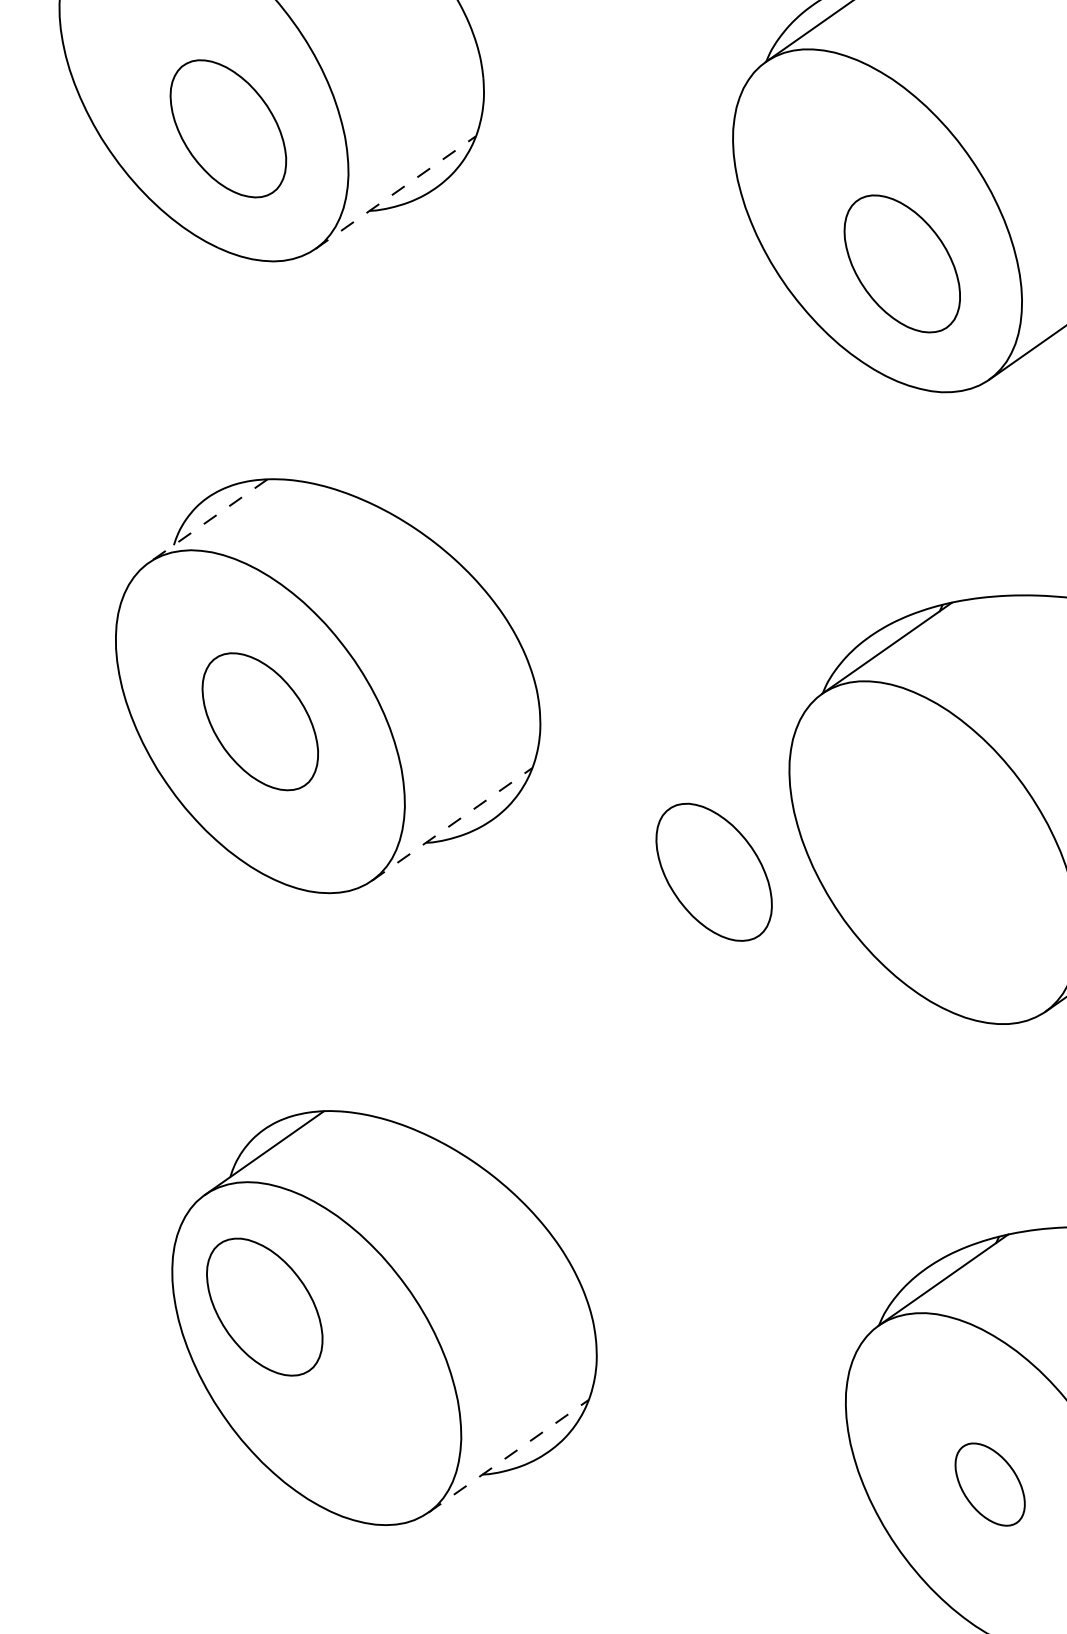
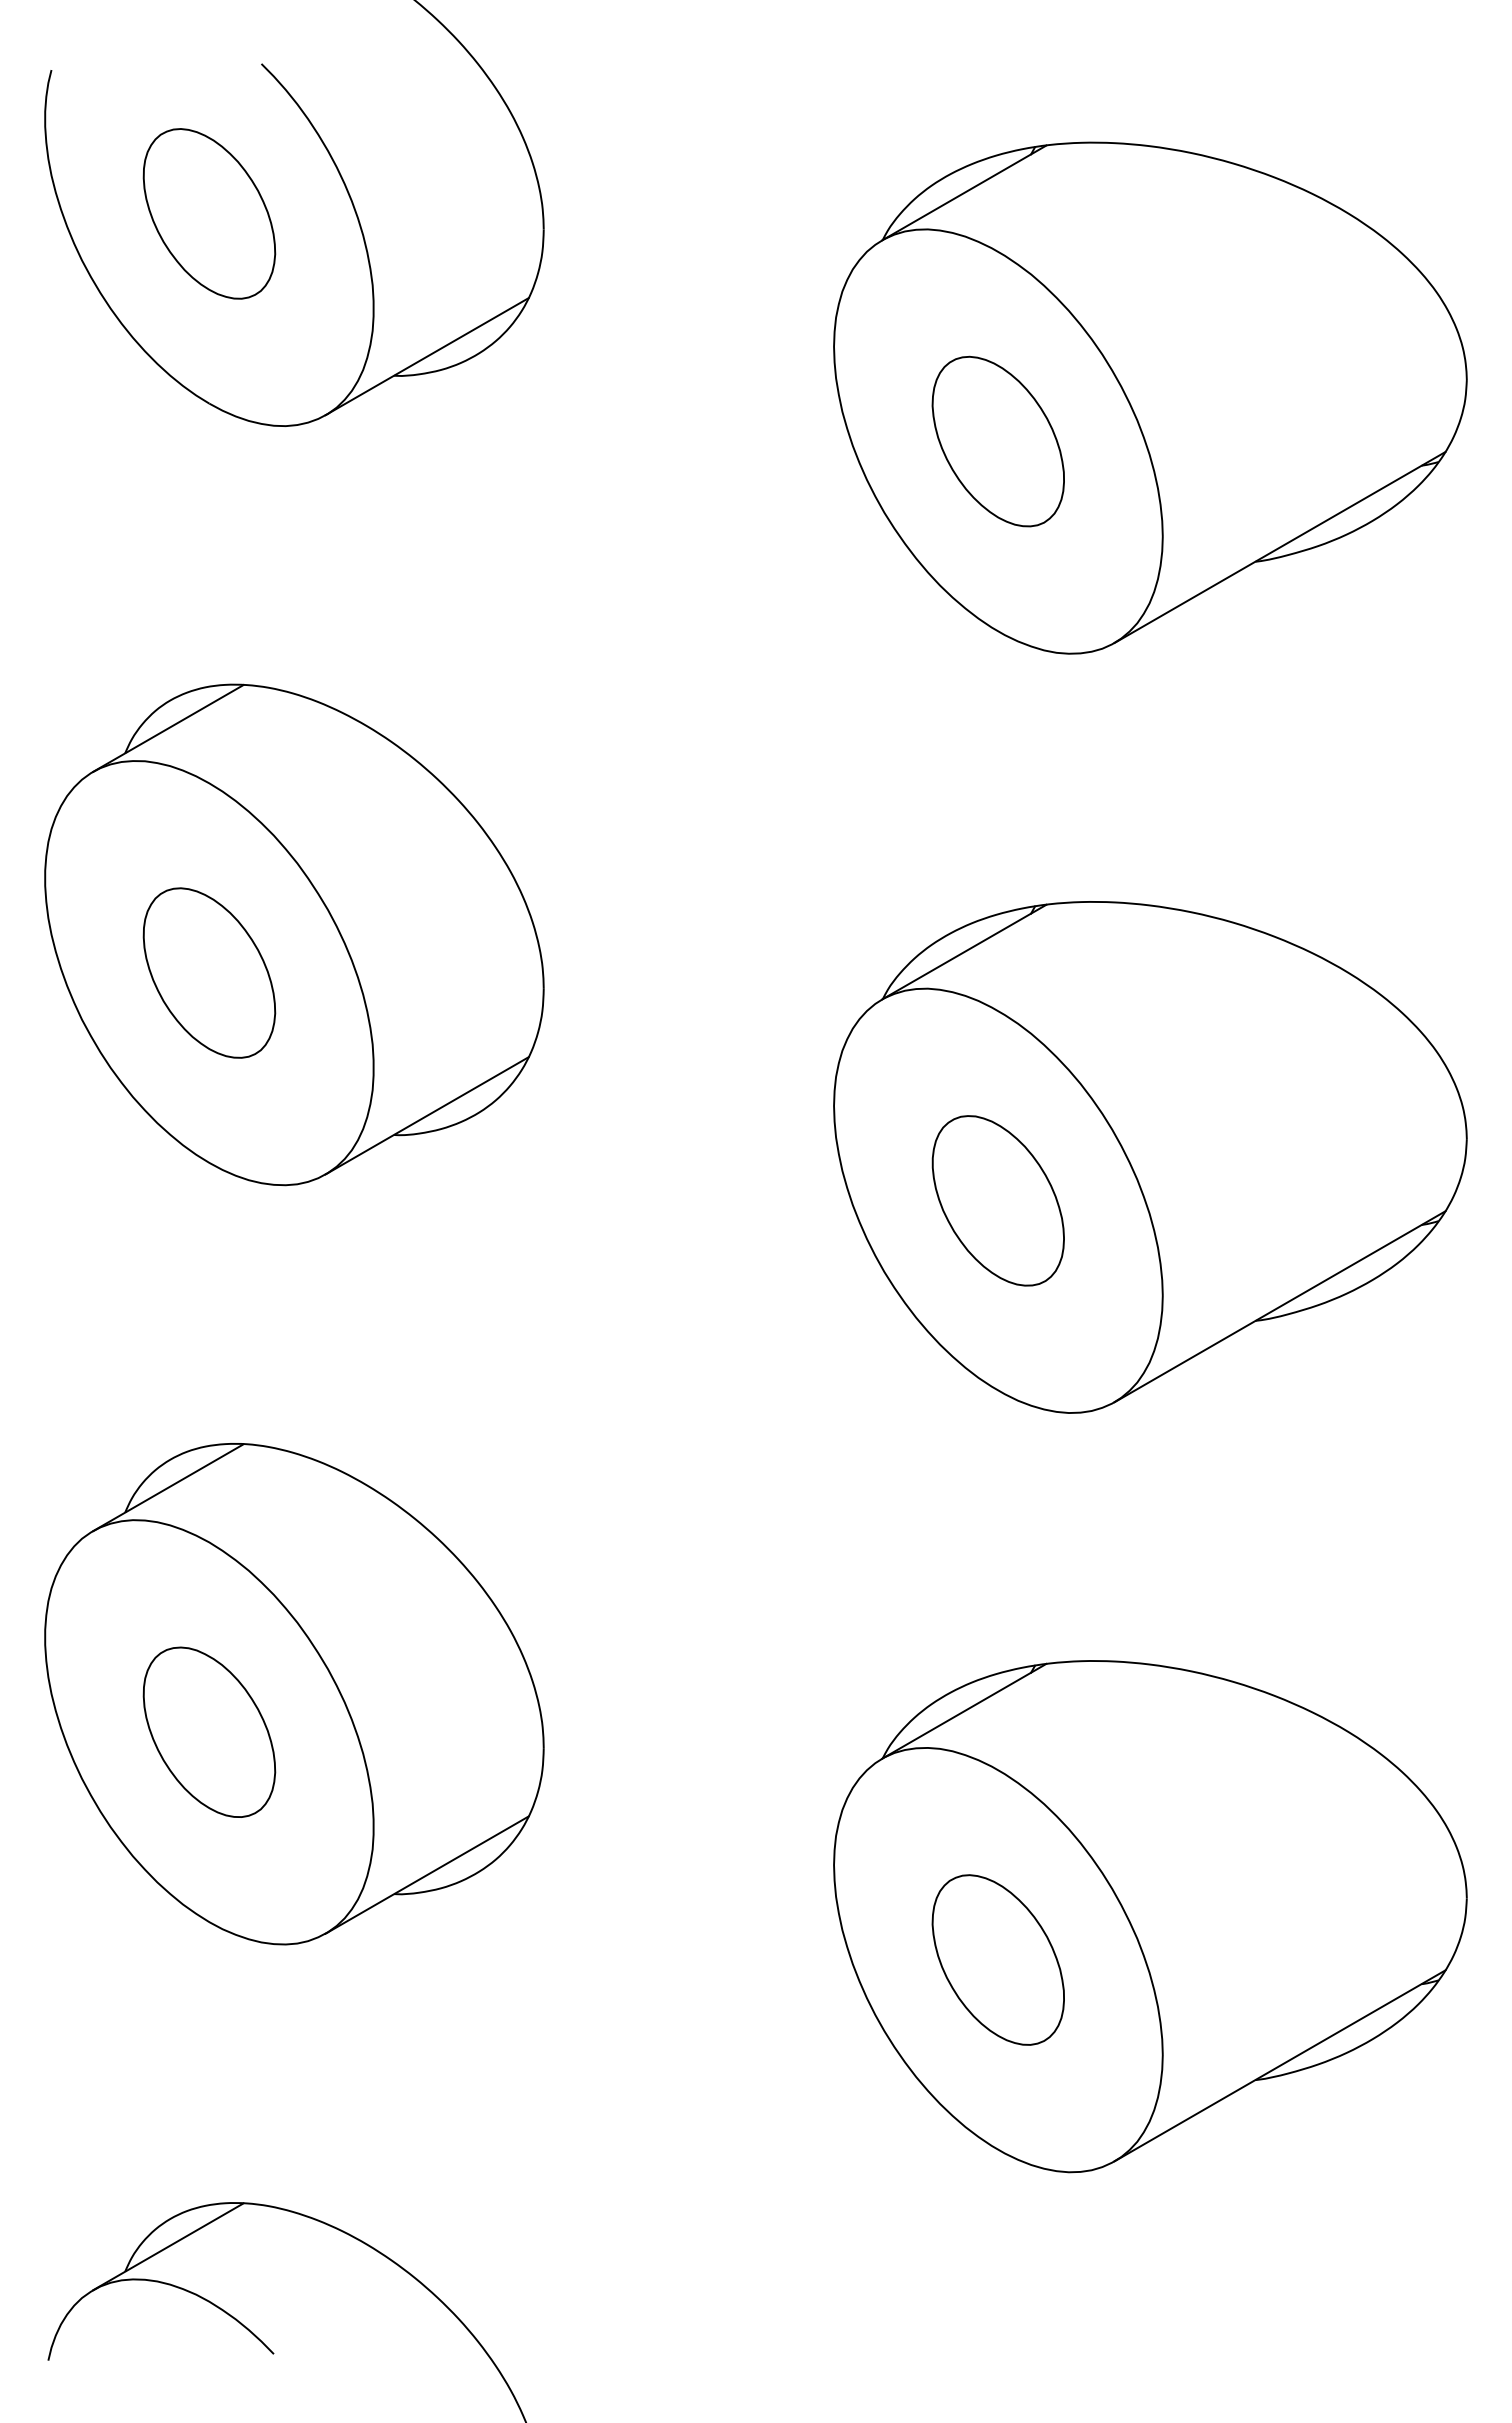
part: (228, 128) -> (209, 213), moved
line: (396, 192) -> (427, 356), dashed -> solid
part: (901, 263) -> (997, 441), moved
line: (208, 521) -> (168, 728), dashed -> solid
line: (452, 824) -> (427, 1115), dashed -> solid
part: (713, 872) -> (997, 1200), moved
part: (264, 1306) -> (209, 1731), moved
line: (508, 1455) -> (427, 1874), dashed -> solid
part: (989, 1484) -> (997, 1959), size x1.67

